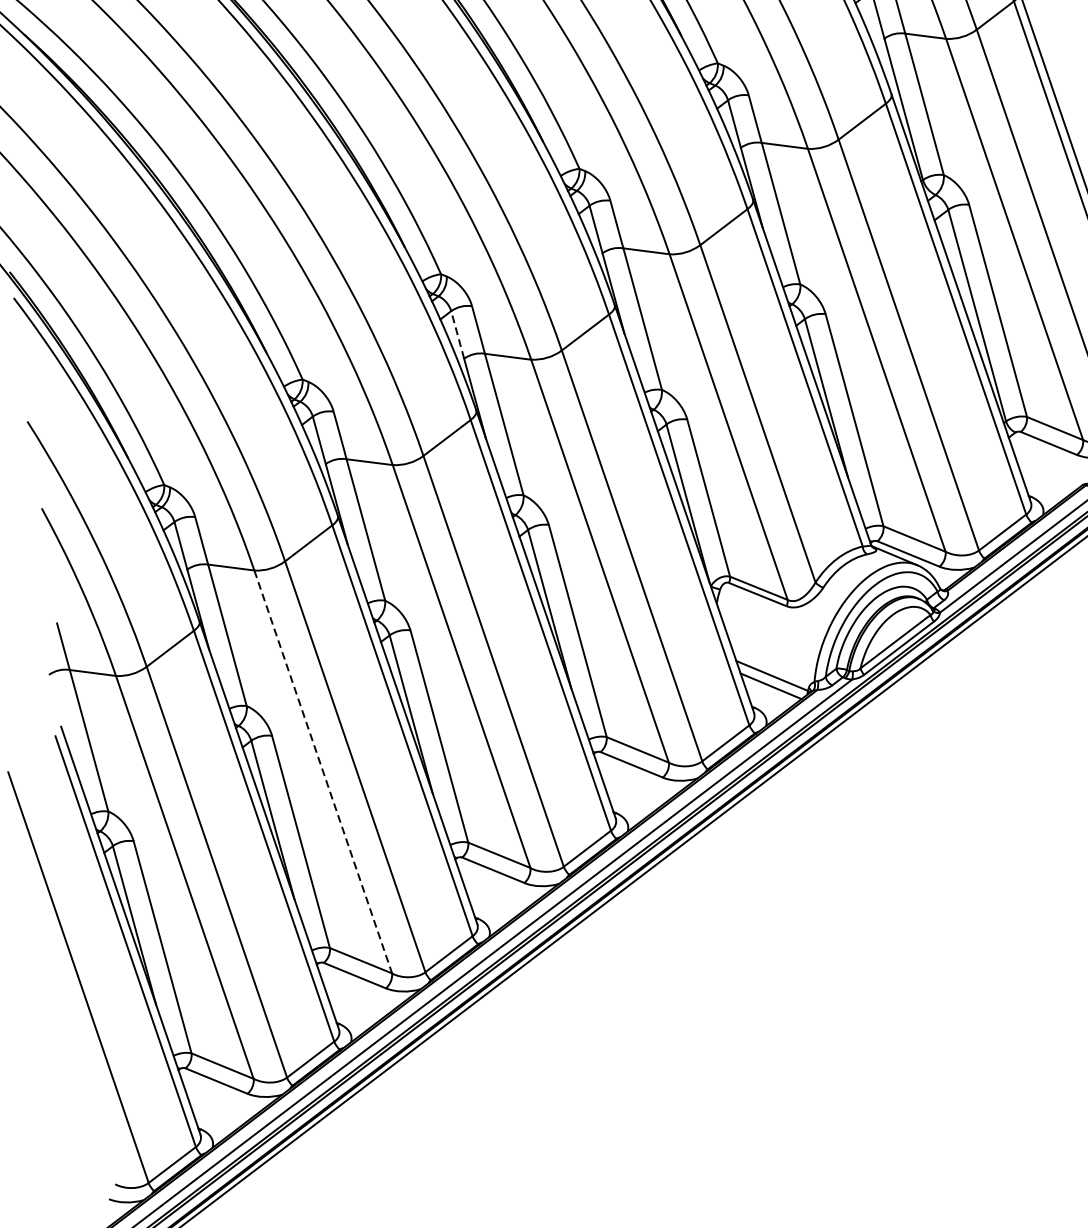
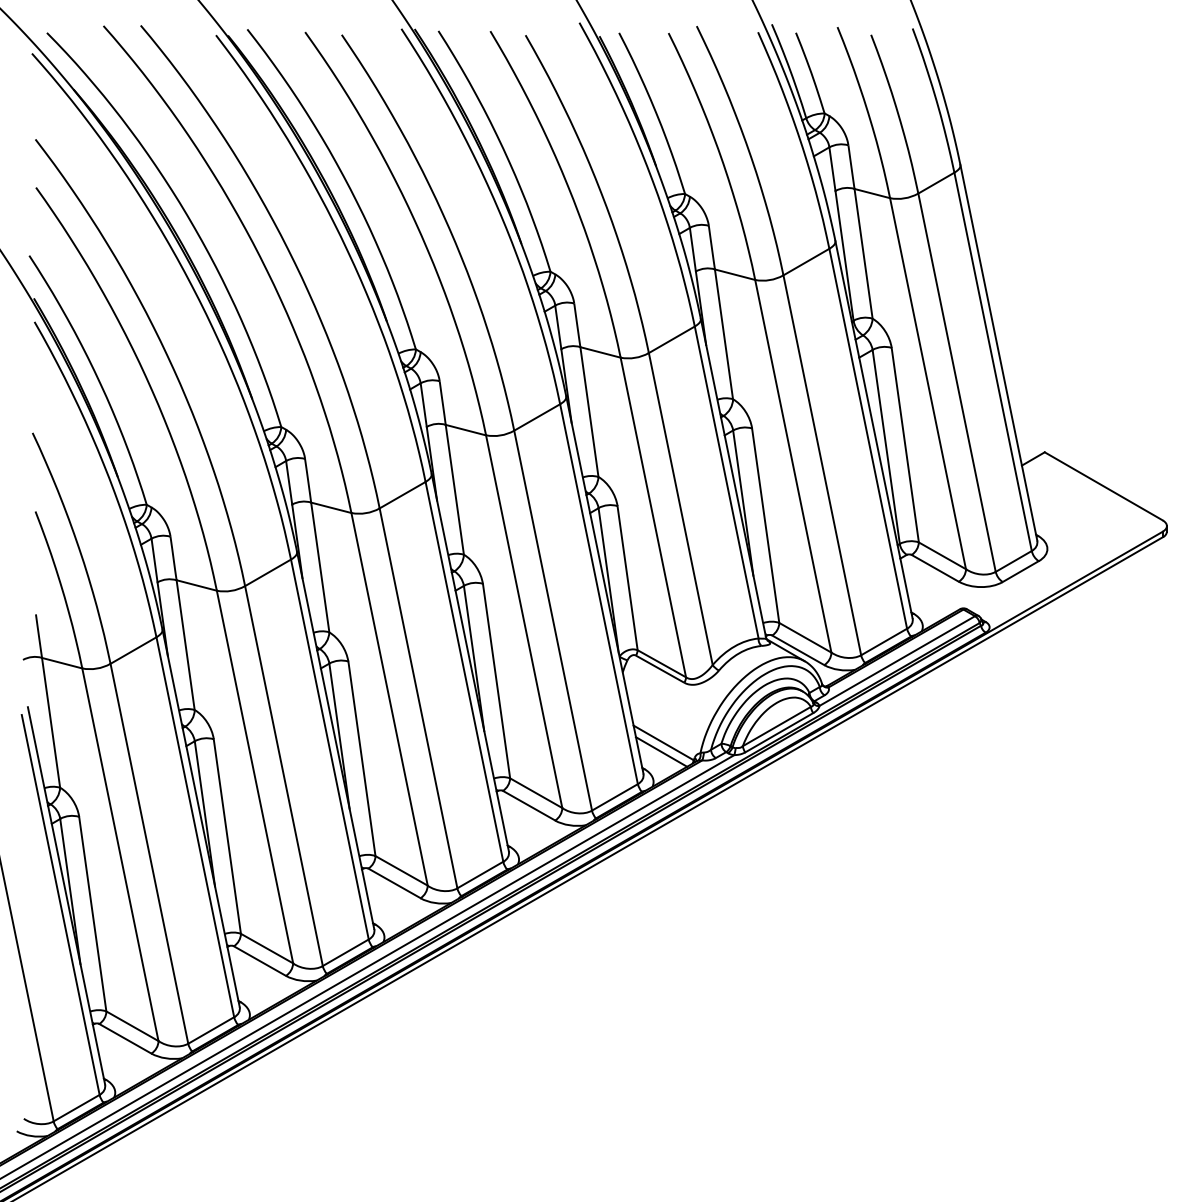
line: (457, 334) -> (423, 404), dashed -> solid
line: (323, 772) -> (255, 777), dashed -> solid

